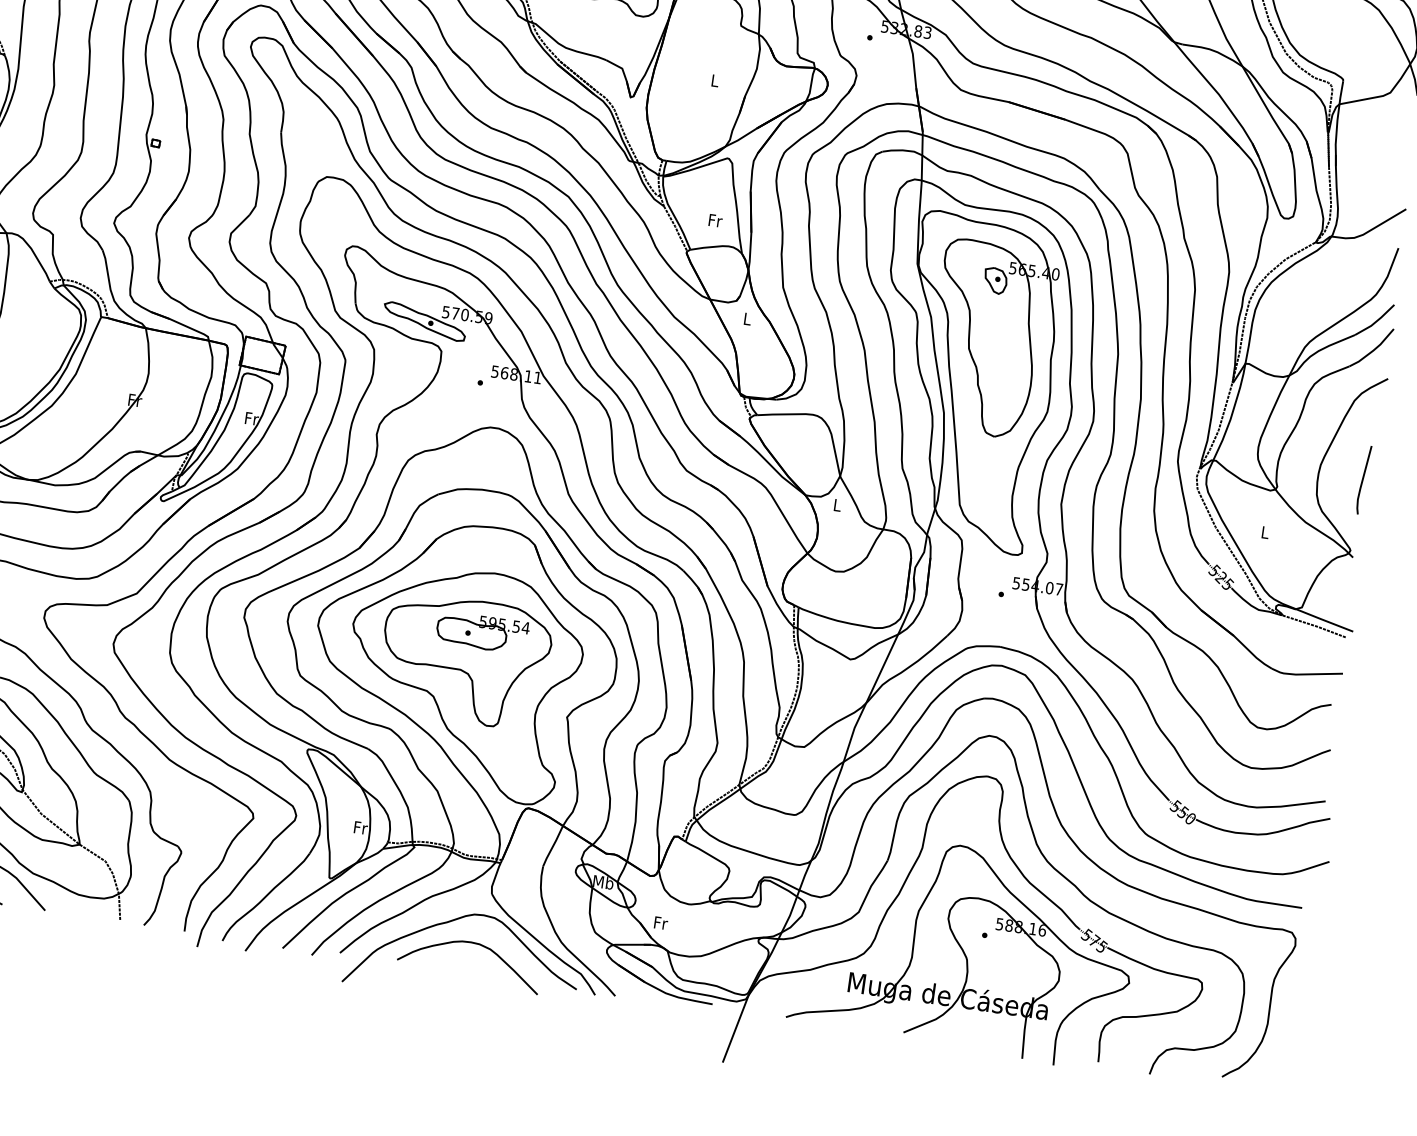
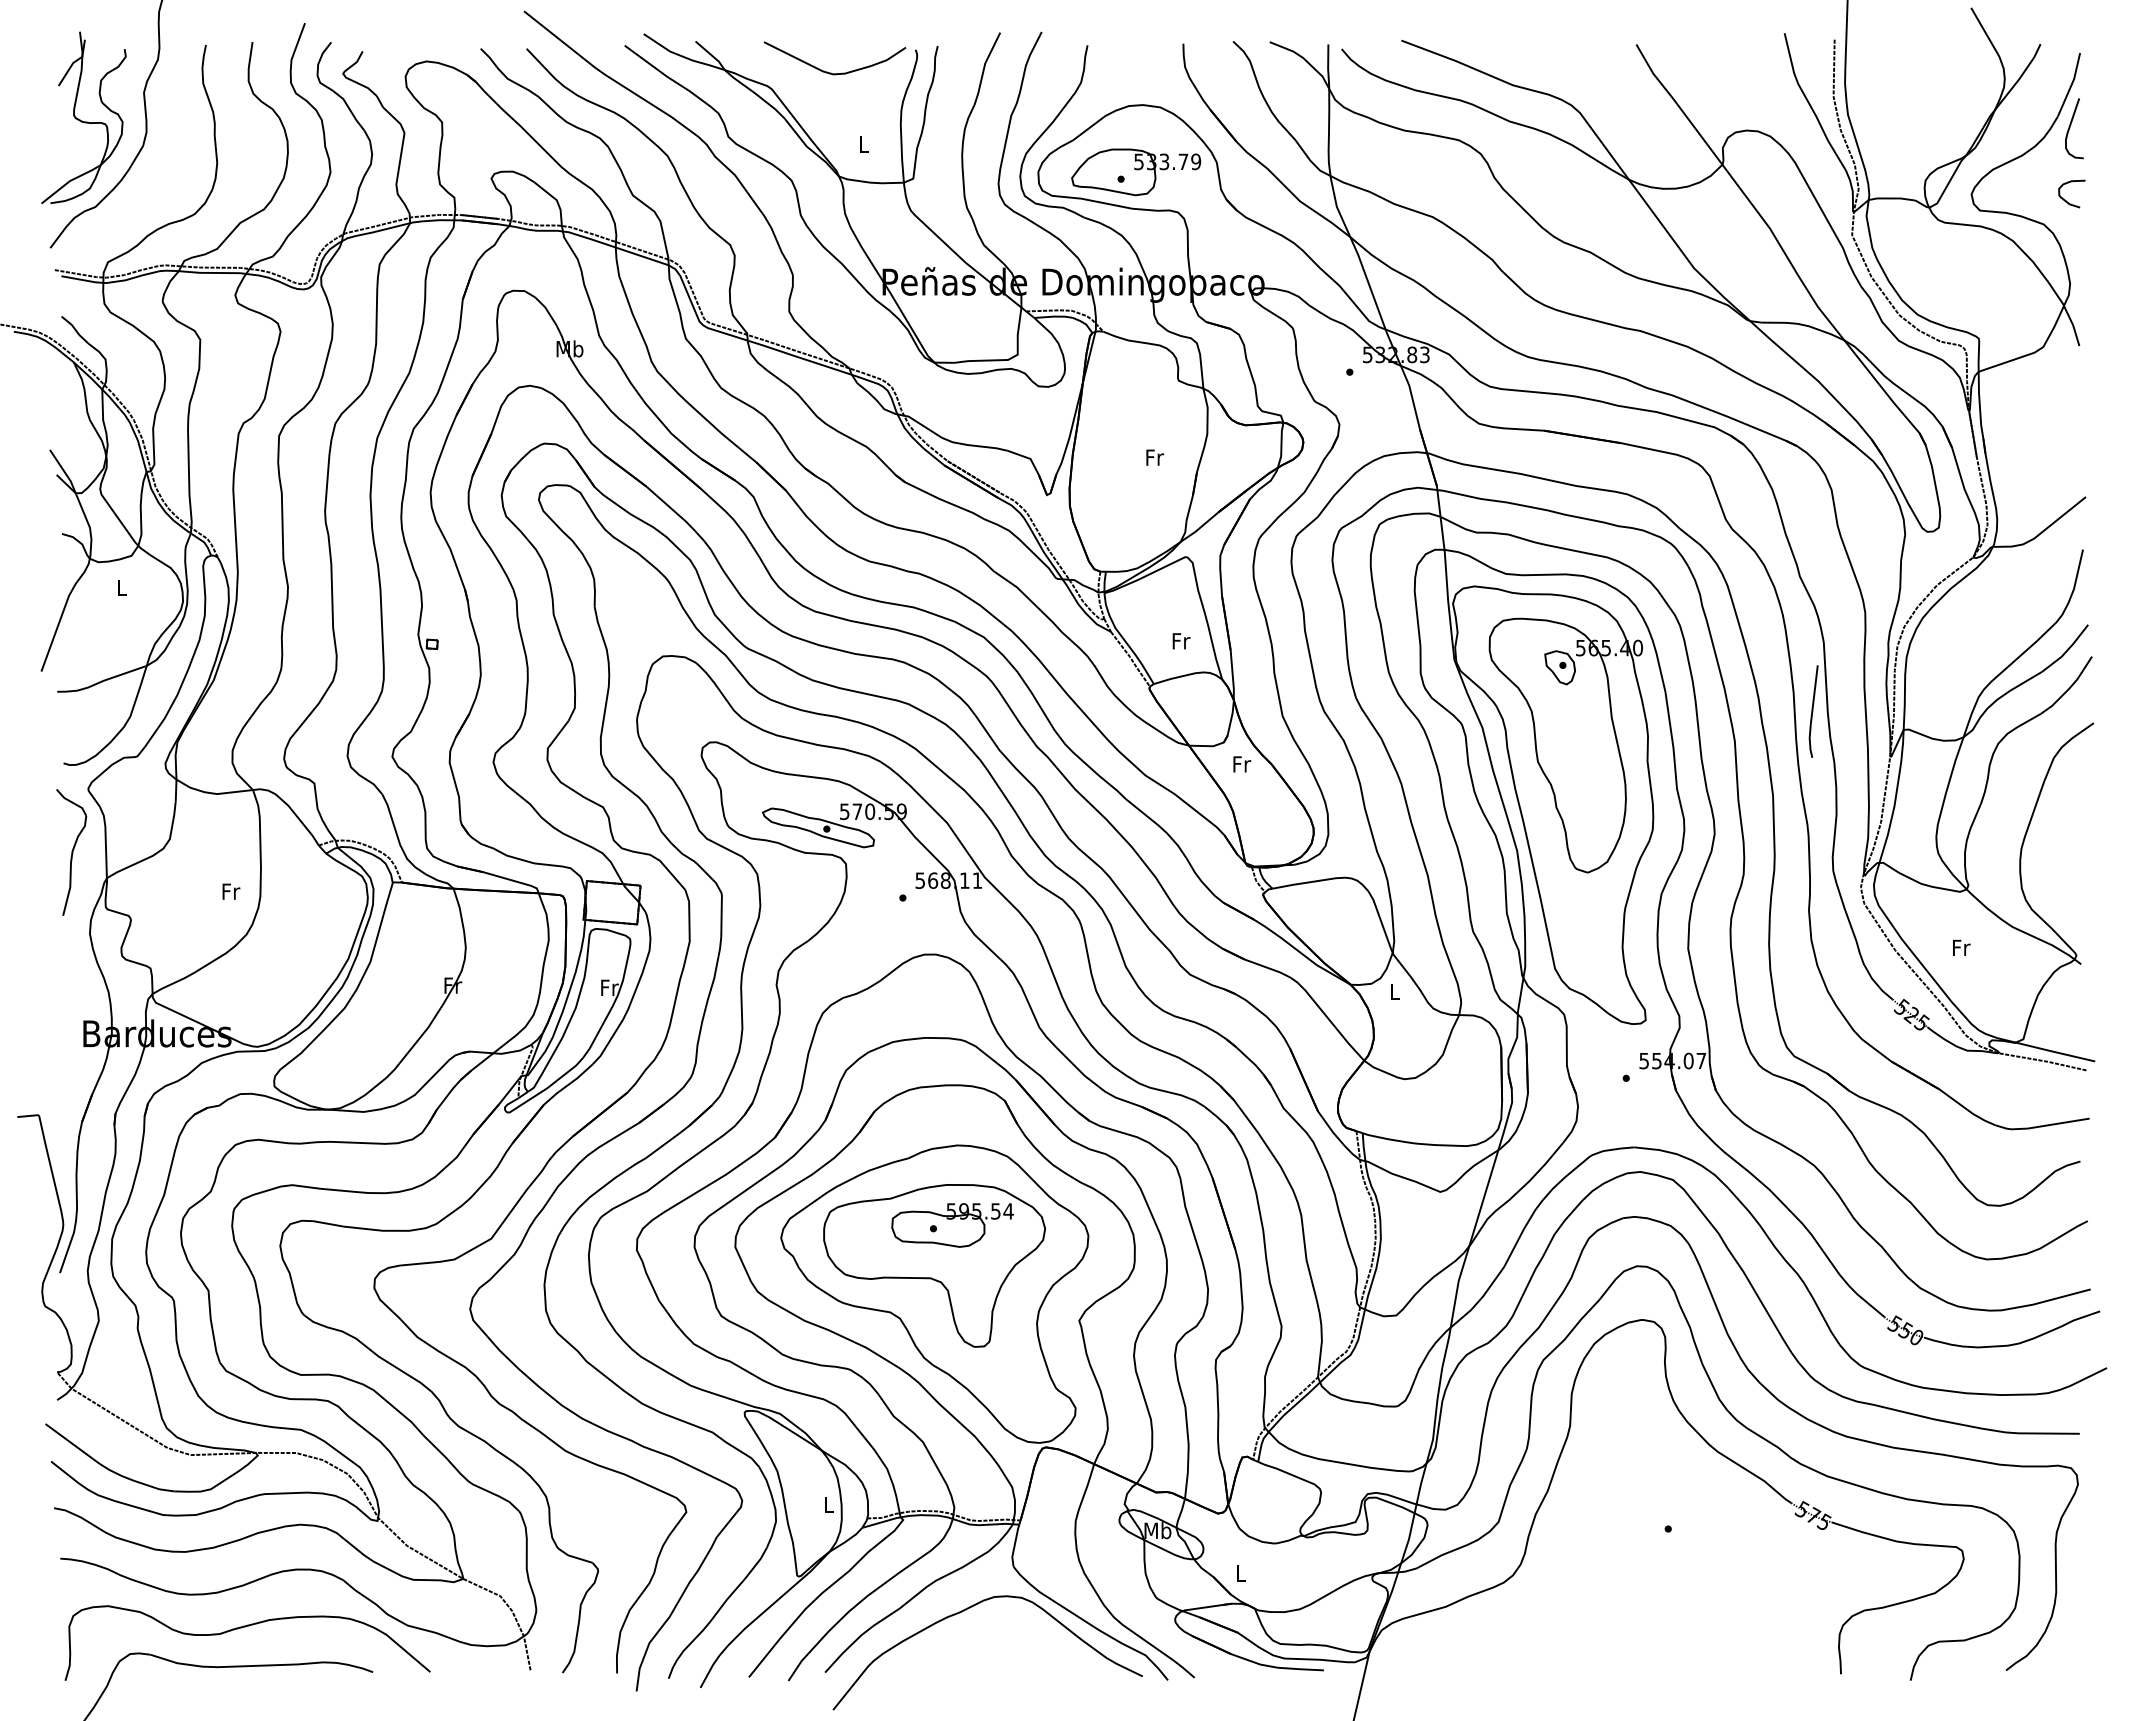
text: (715, 80) -> (1155, 457), L -> Fr
text: (748, 319) -> (1242, 764), L -> Fr
line: (1363, 480) -> (1813, 711), moved
text: (1265, 532) -> (1961, 947), L -> Fr
text: (361, 827) -> (829, 1504), Fr -> L
text: (661, 923) -> (1241, 1573), Fr -> L
curve: (471, 943) -> (996, 1635), removed
part: (964, 948) -> (1644, 1550), removed

